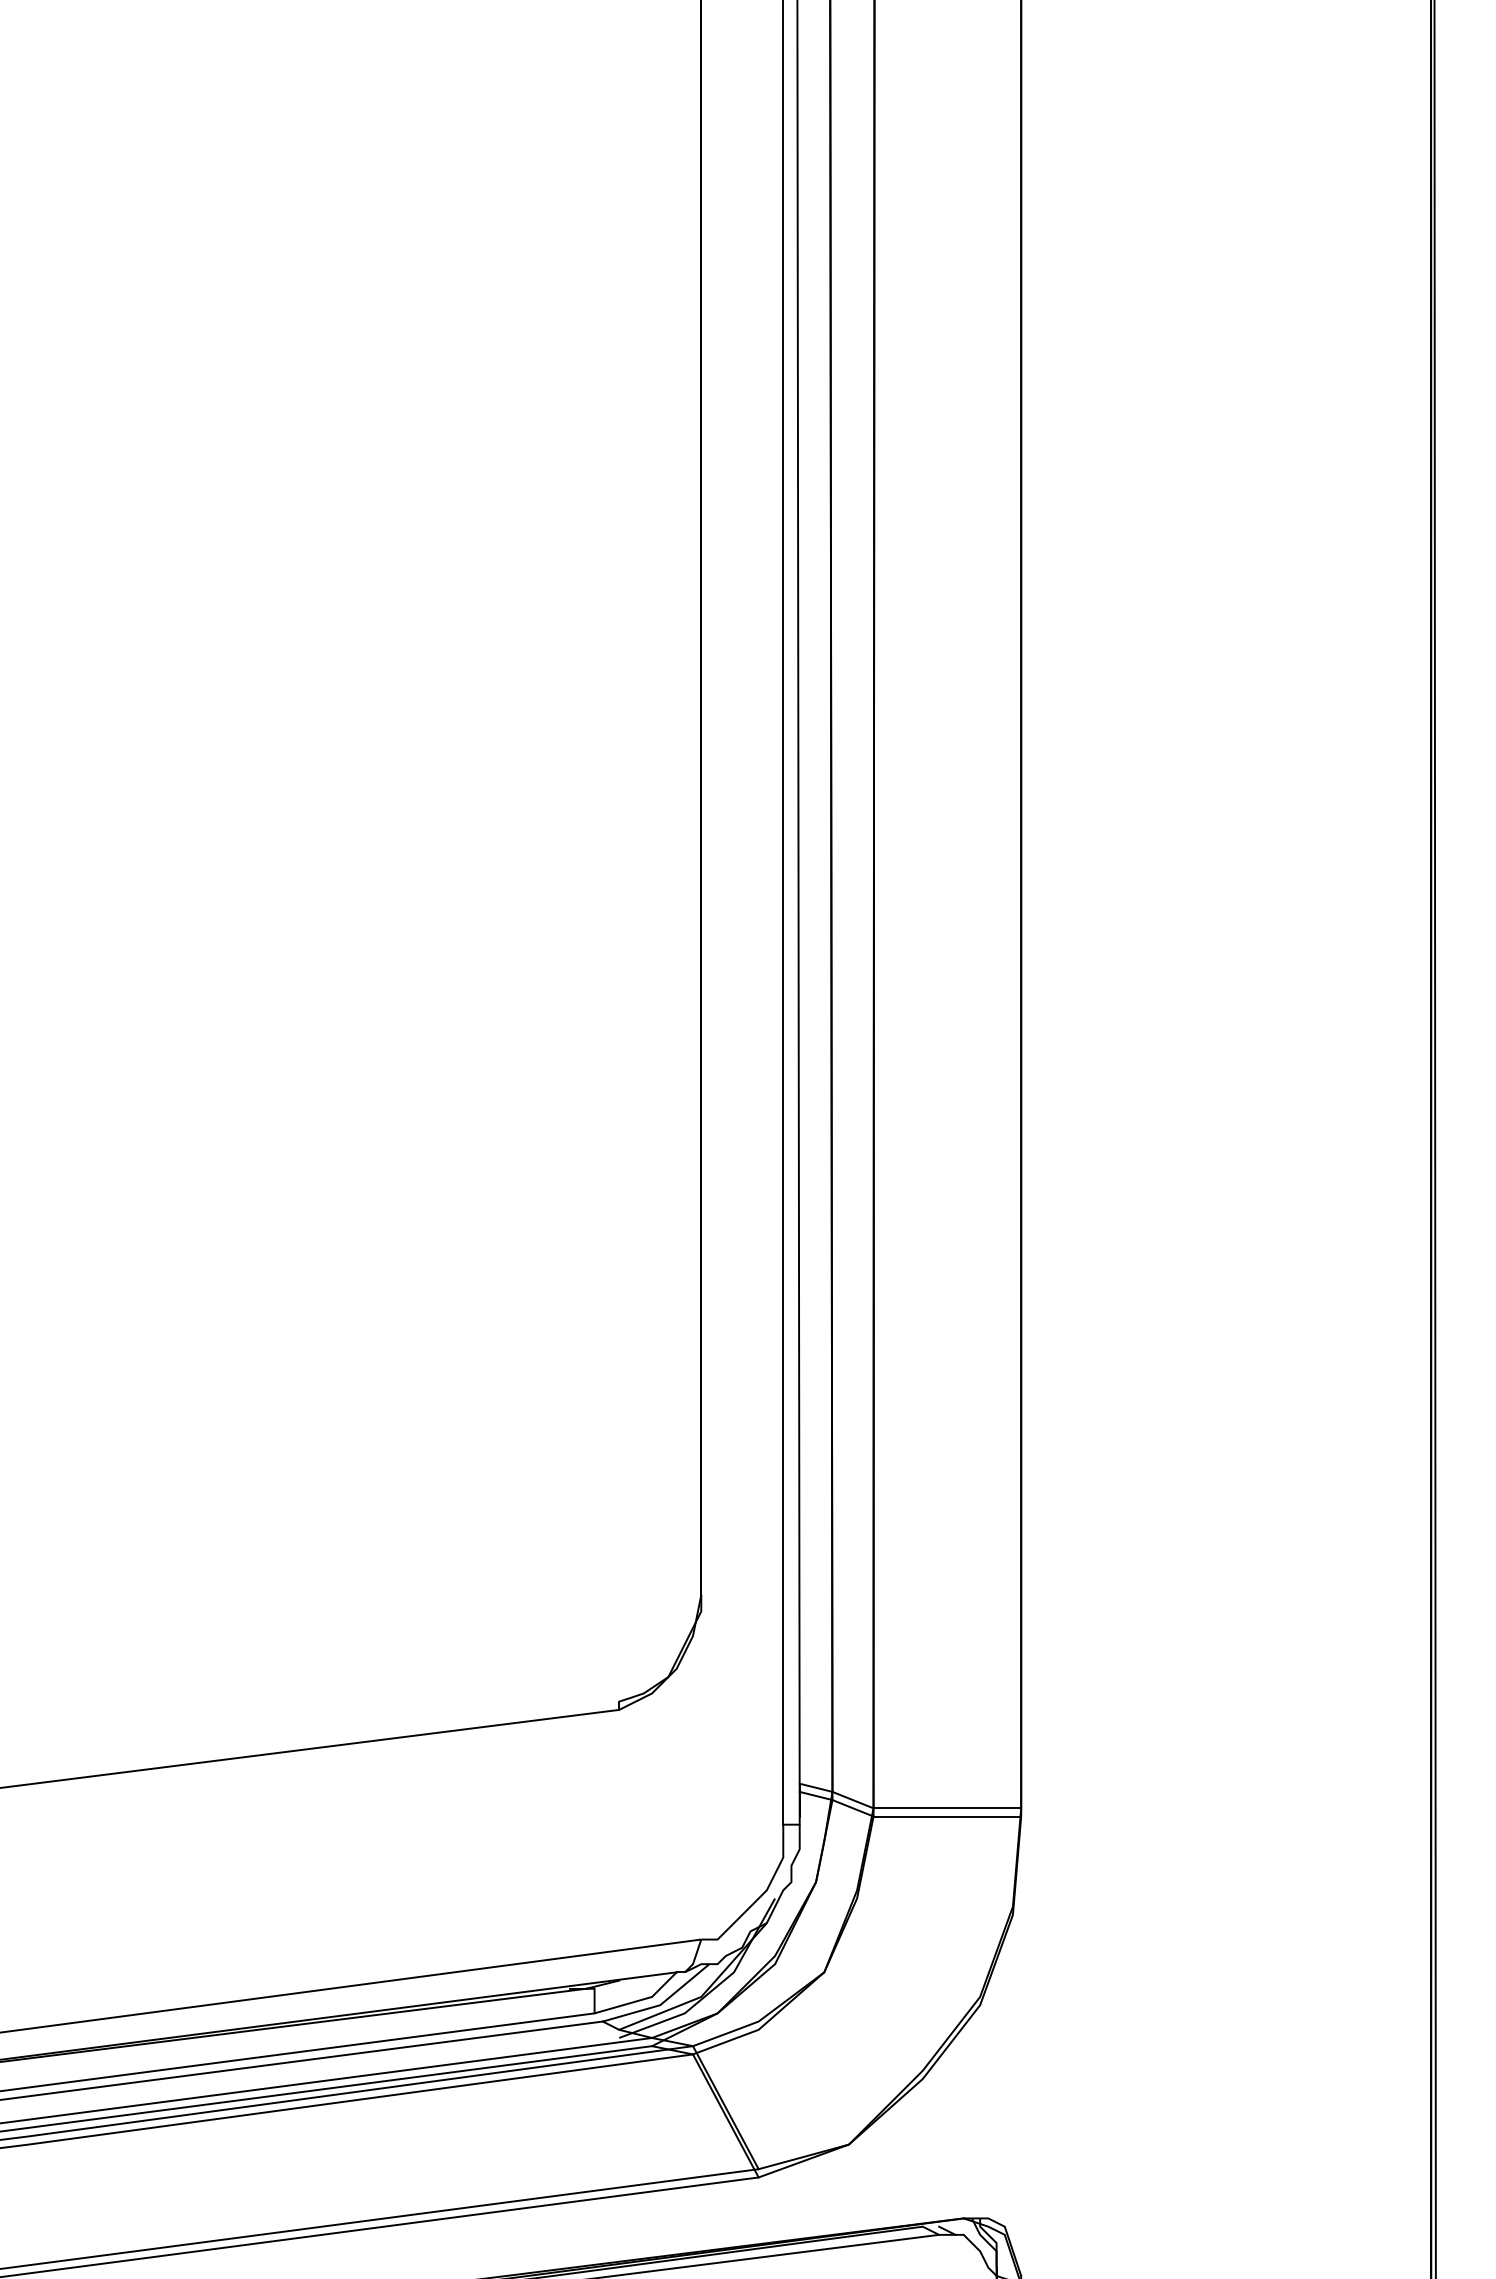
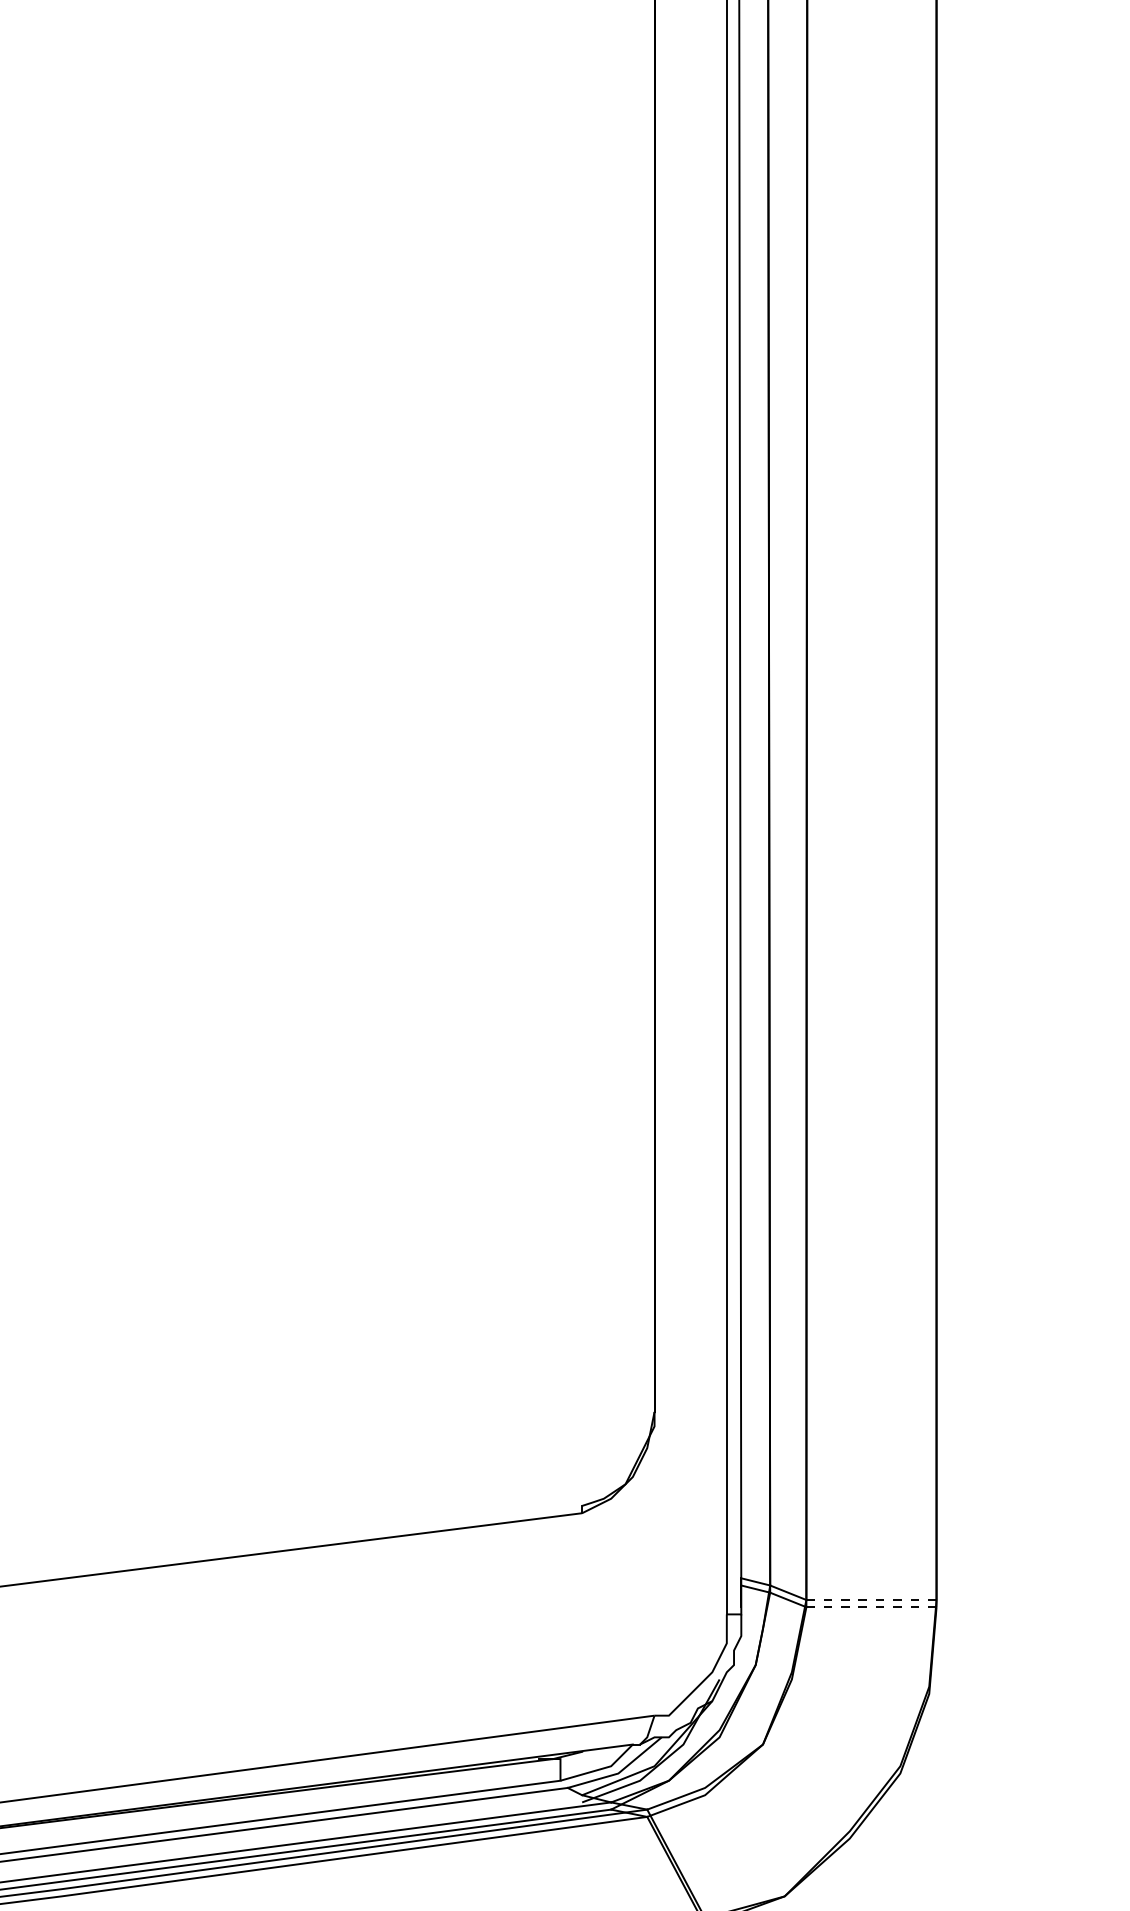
line: (947, 1808) -> (871, 1600), solid -> dashed
line: (947, 1816) -> (871, 1607), solid -> dashed

